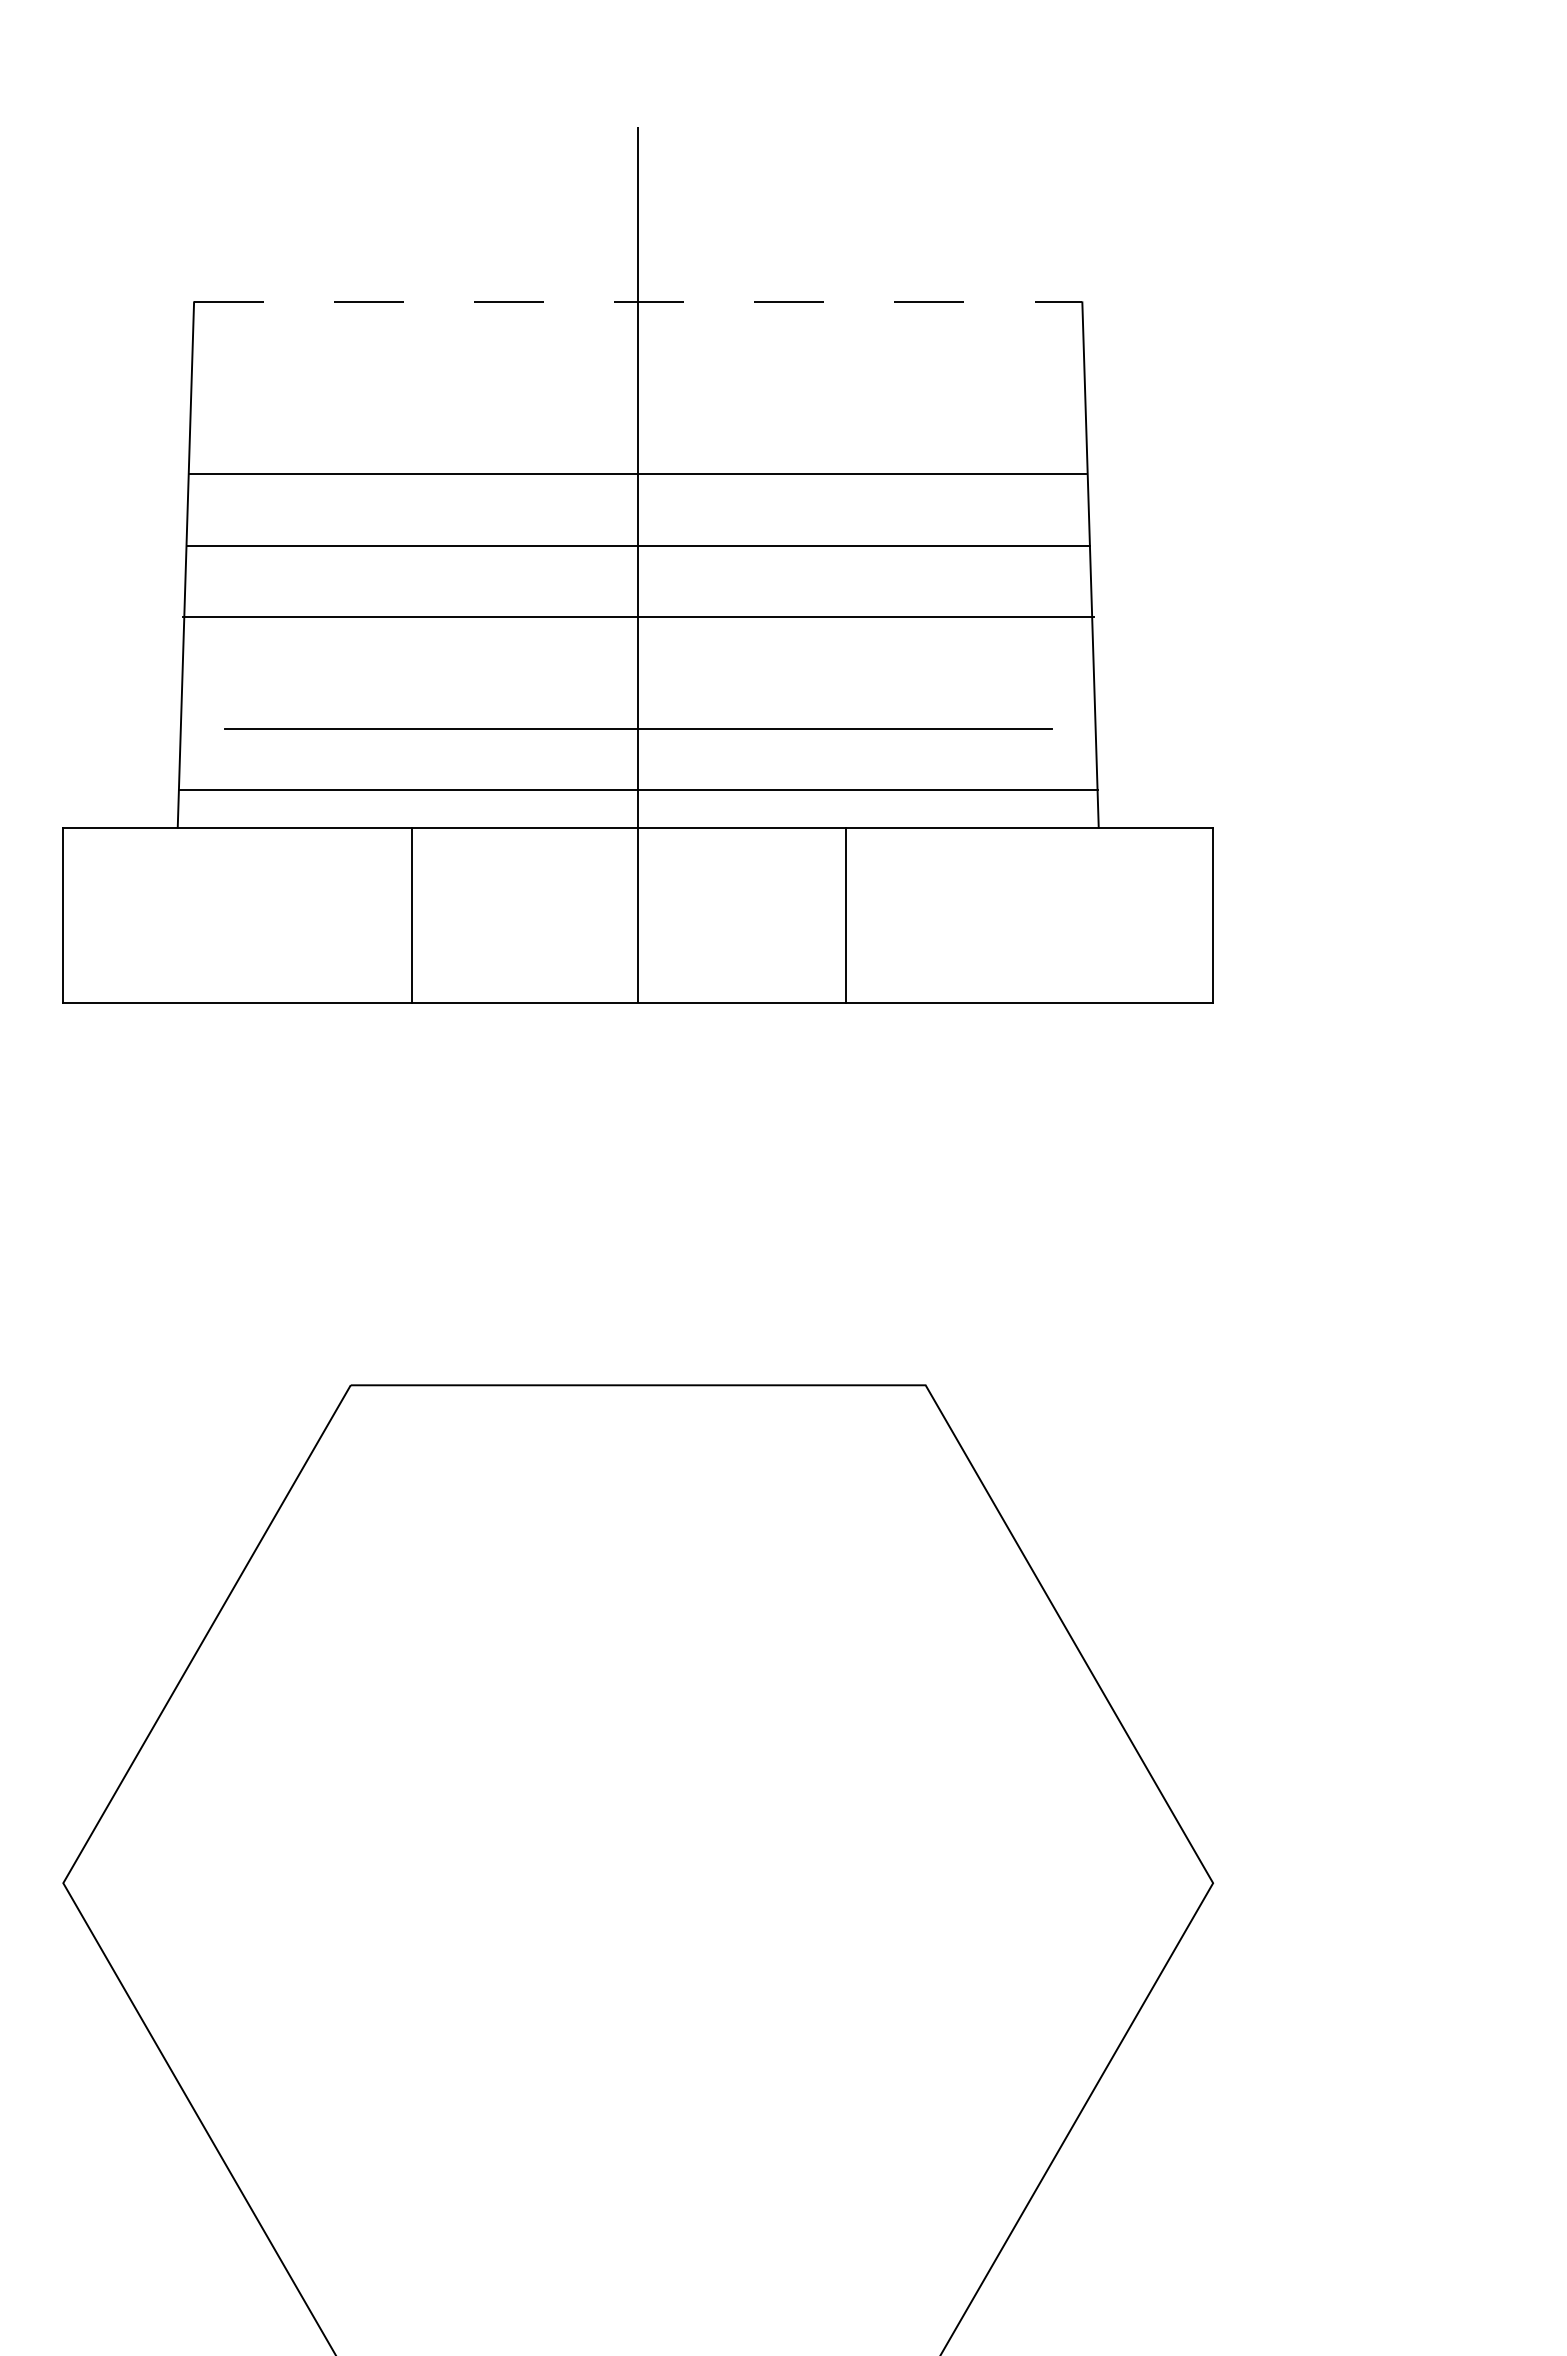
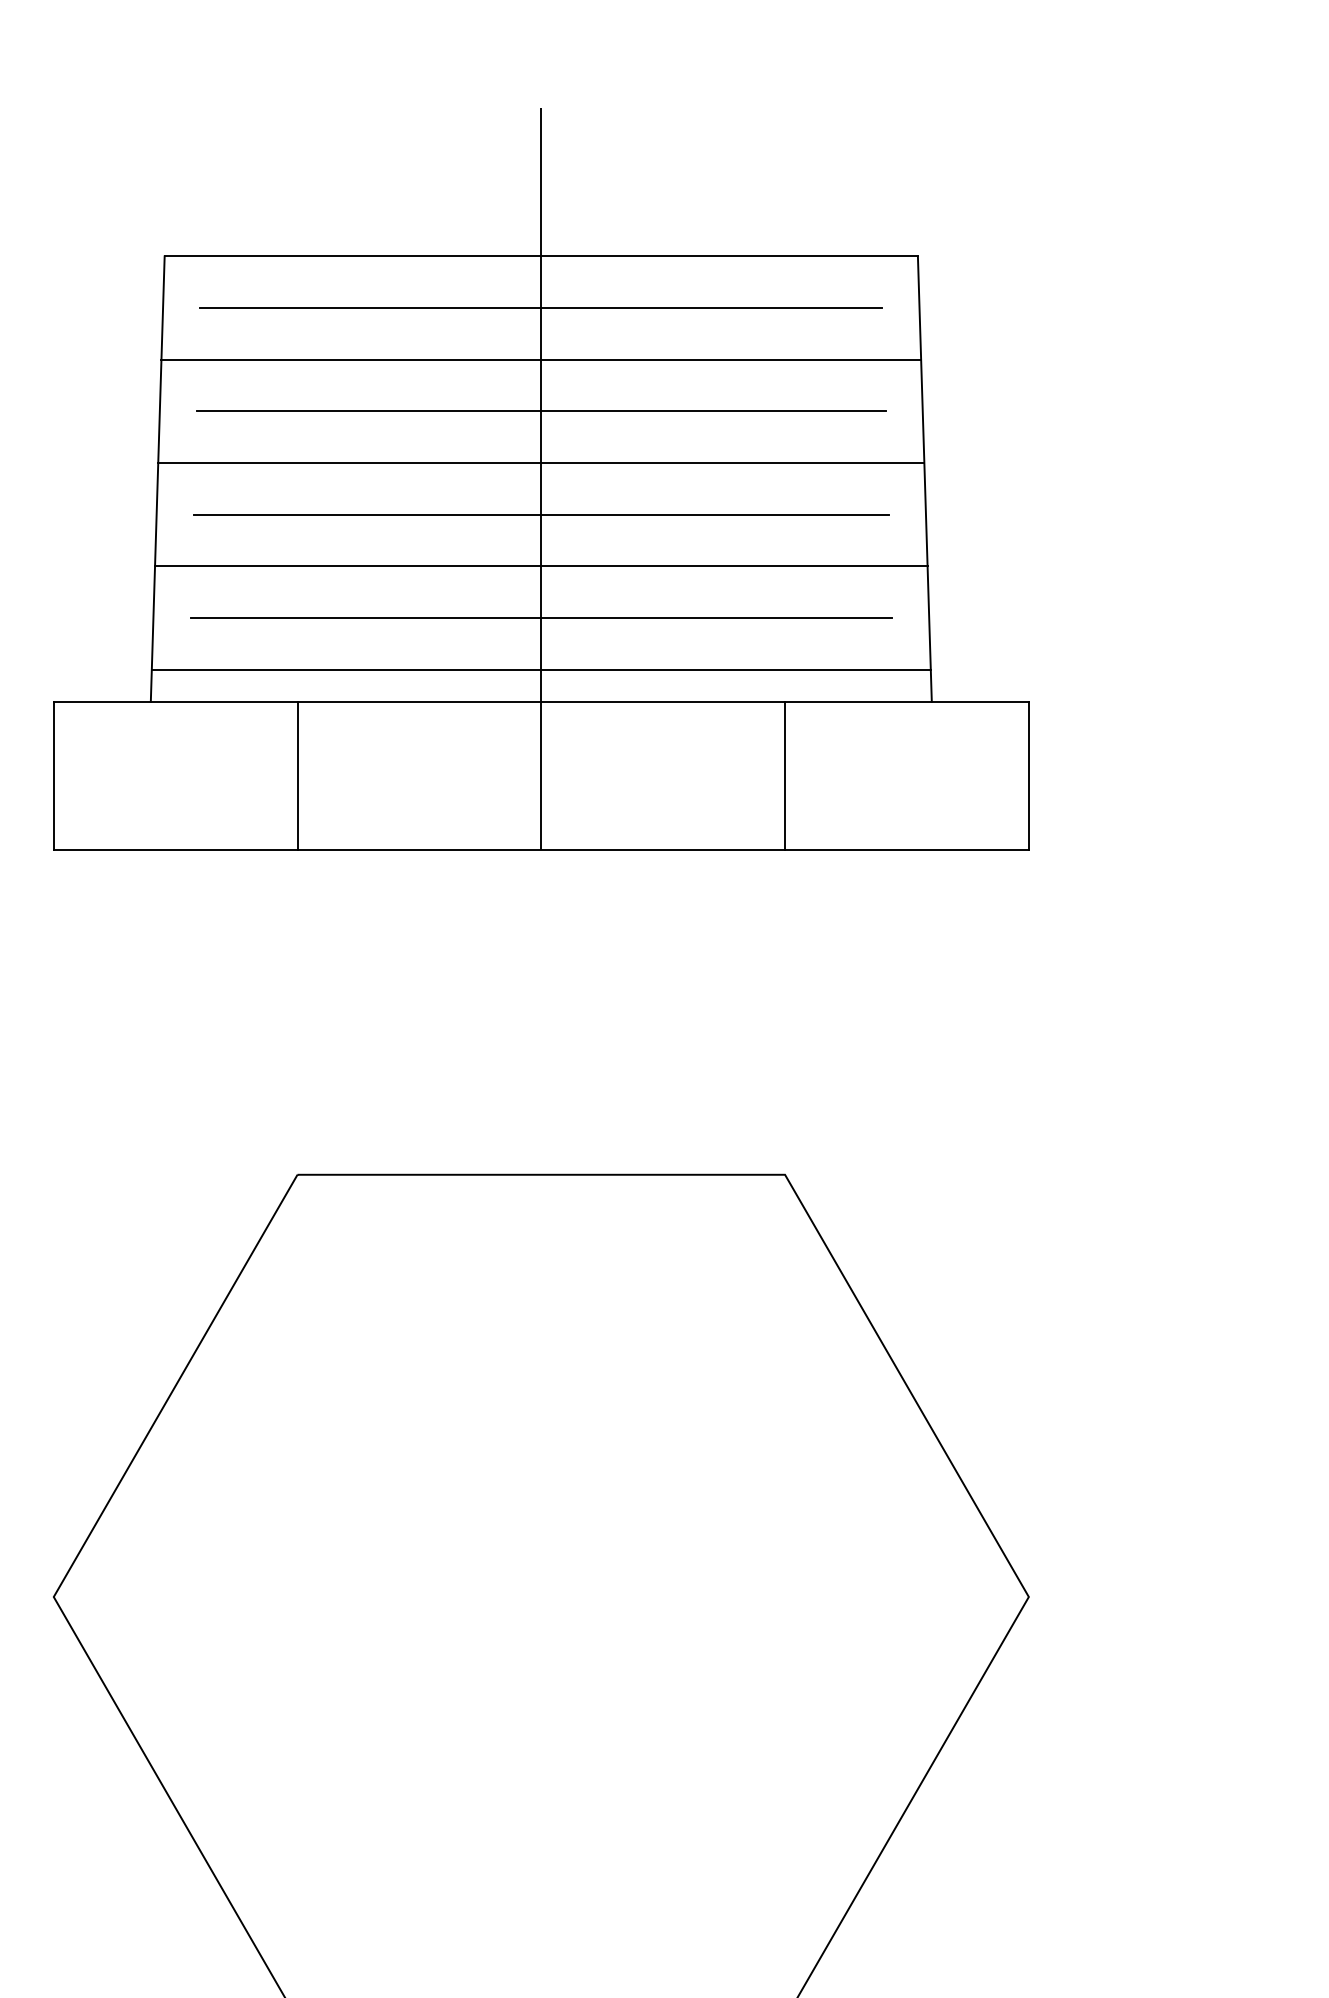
line: (638, 302) -> (541, 256), dashed -> solid
line: (638, 363) -> (541, 308), added
line: (638, 474) -> (541, 360), moved
line: (638, 485) -> (541, 411), added
line: (638, 606) -> (541, 514), added
line: (637, 616) -> (540, 566), moved
line: (411, 914) -> (297, 775), moved
line: (845, 914) -> (784, 775), moved

